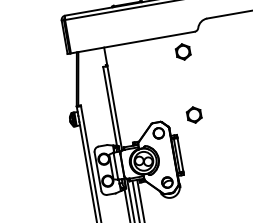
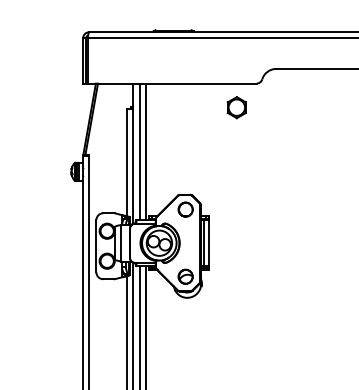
line: (122, 95) -> (146, 151), added
line: (117, 96) -> (139, 151), added
part: (193, 114) -> (236, 193), removed

